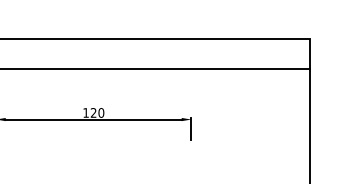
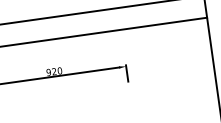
text: (85, 112) -> (48, 72), 120 -> 920

